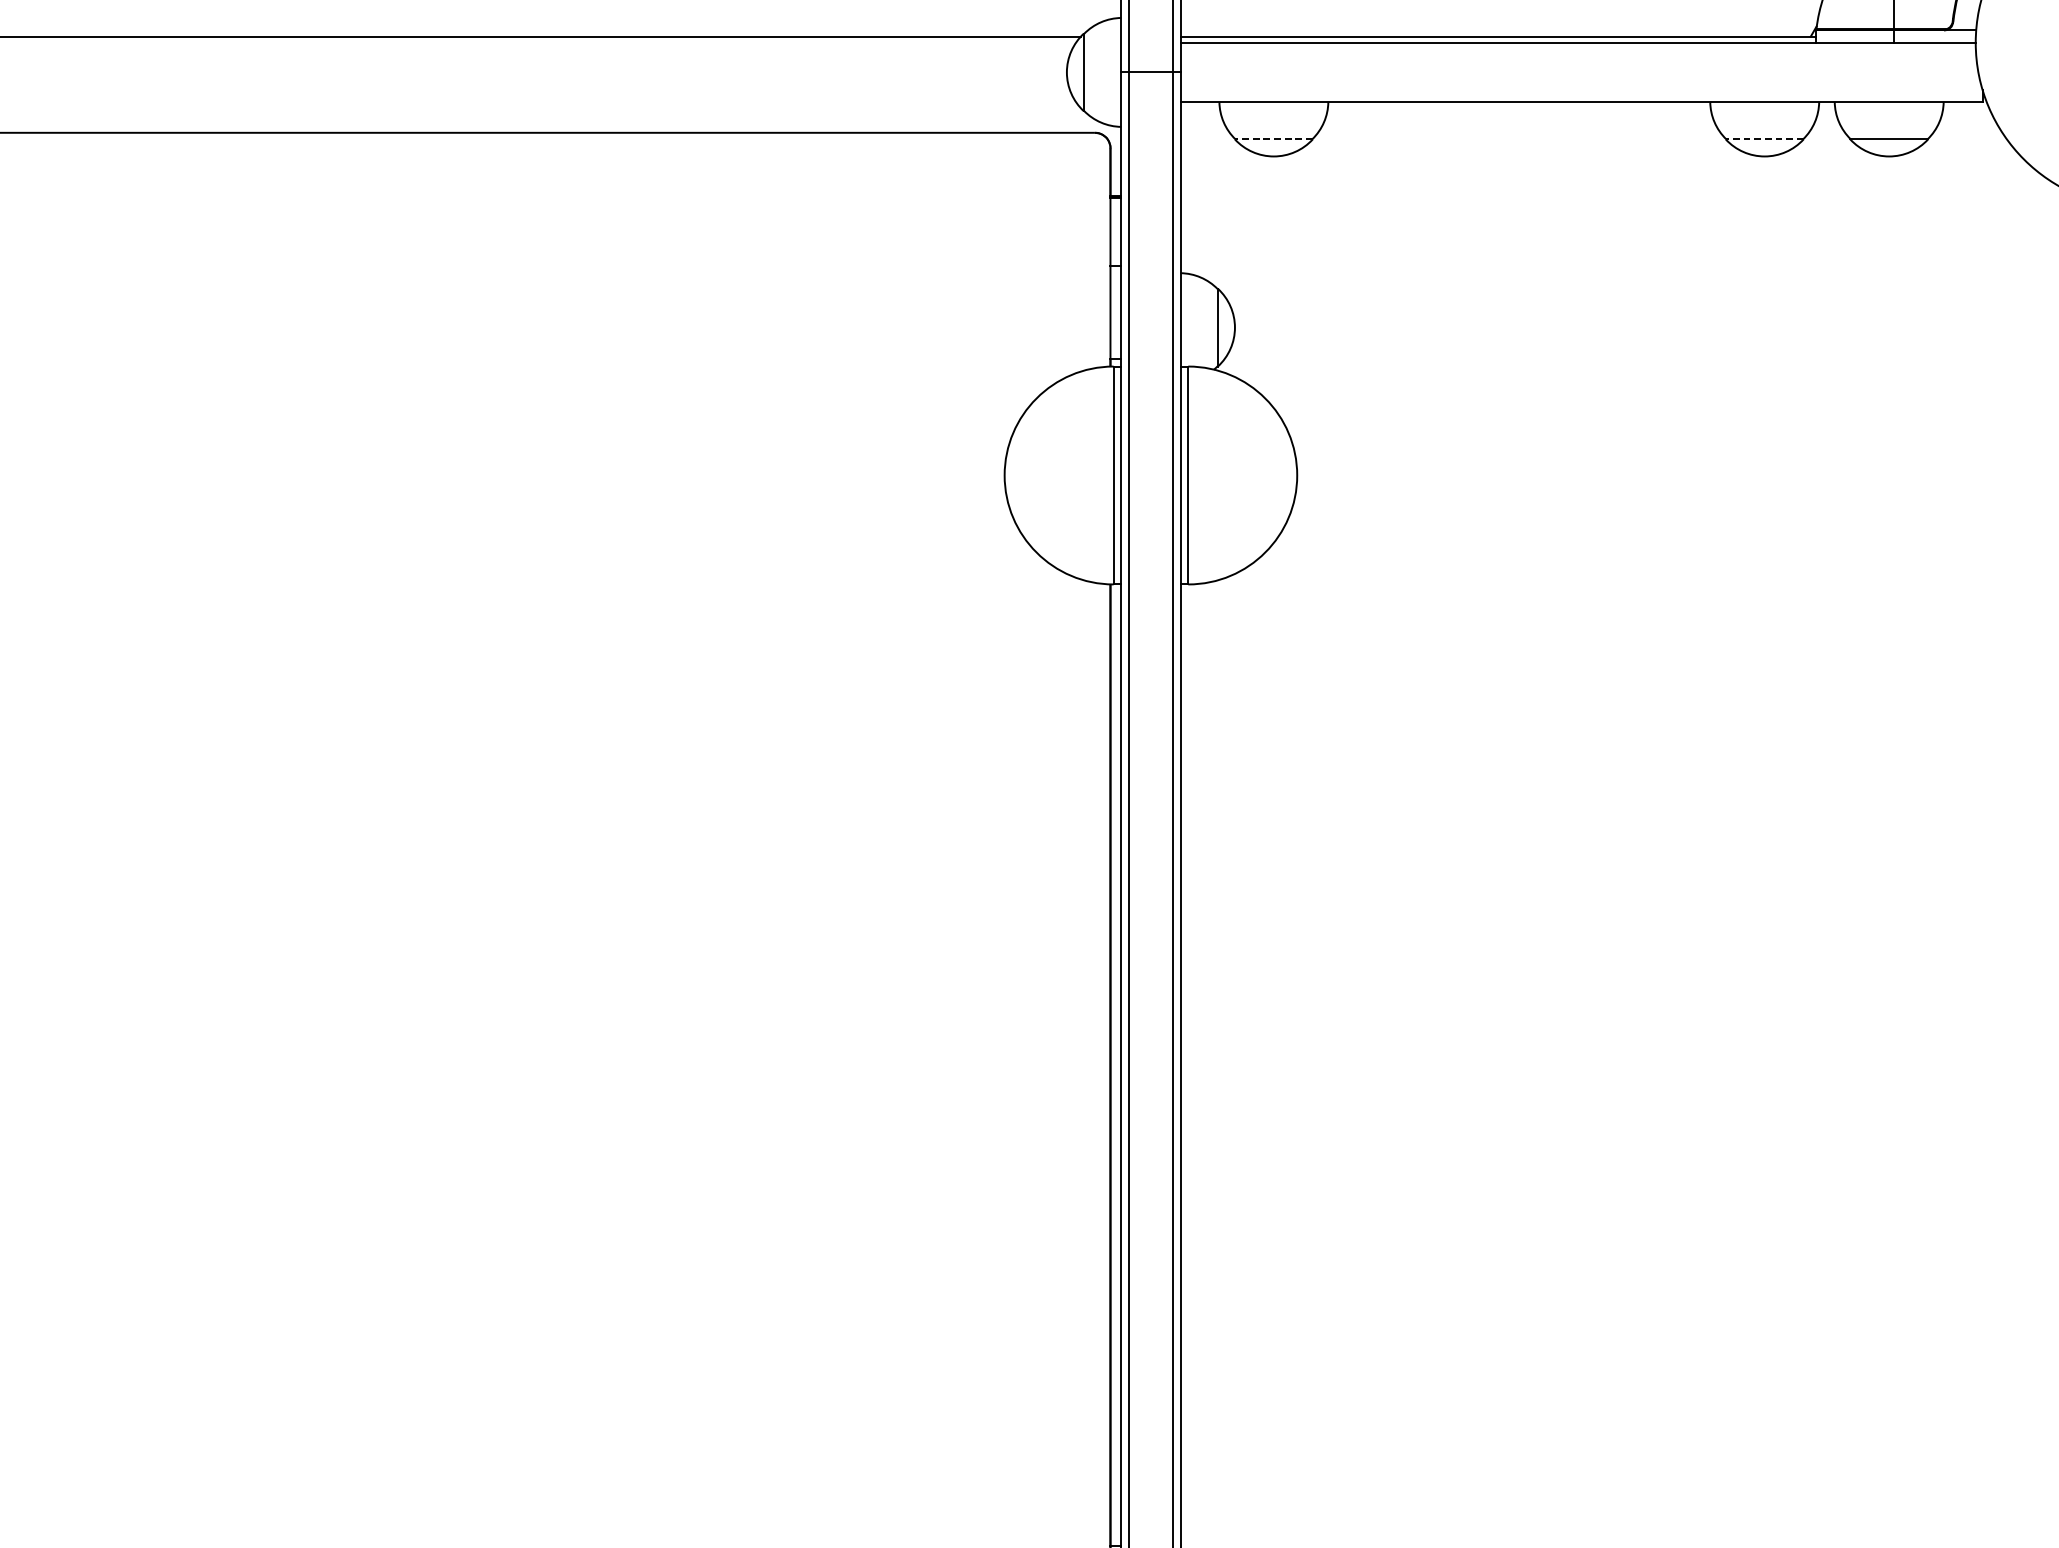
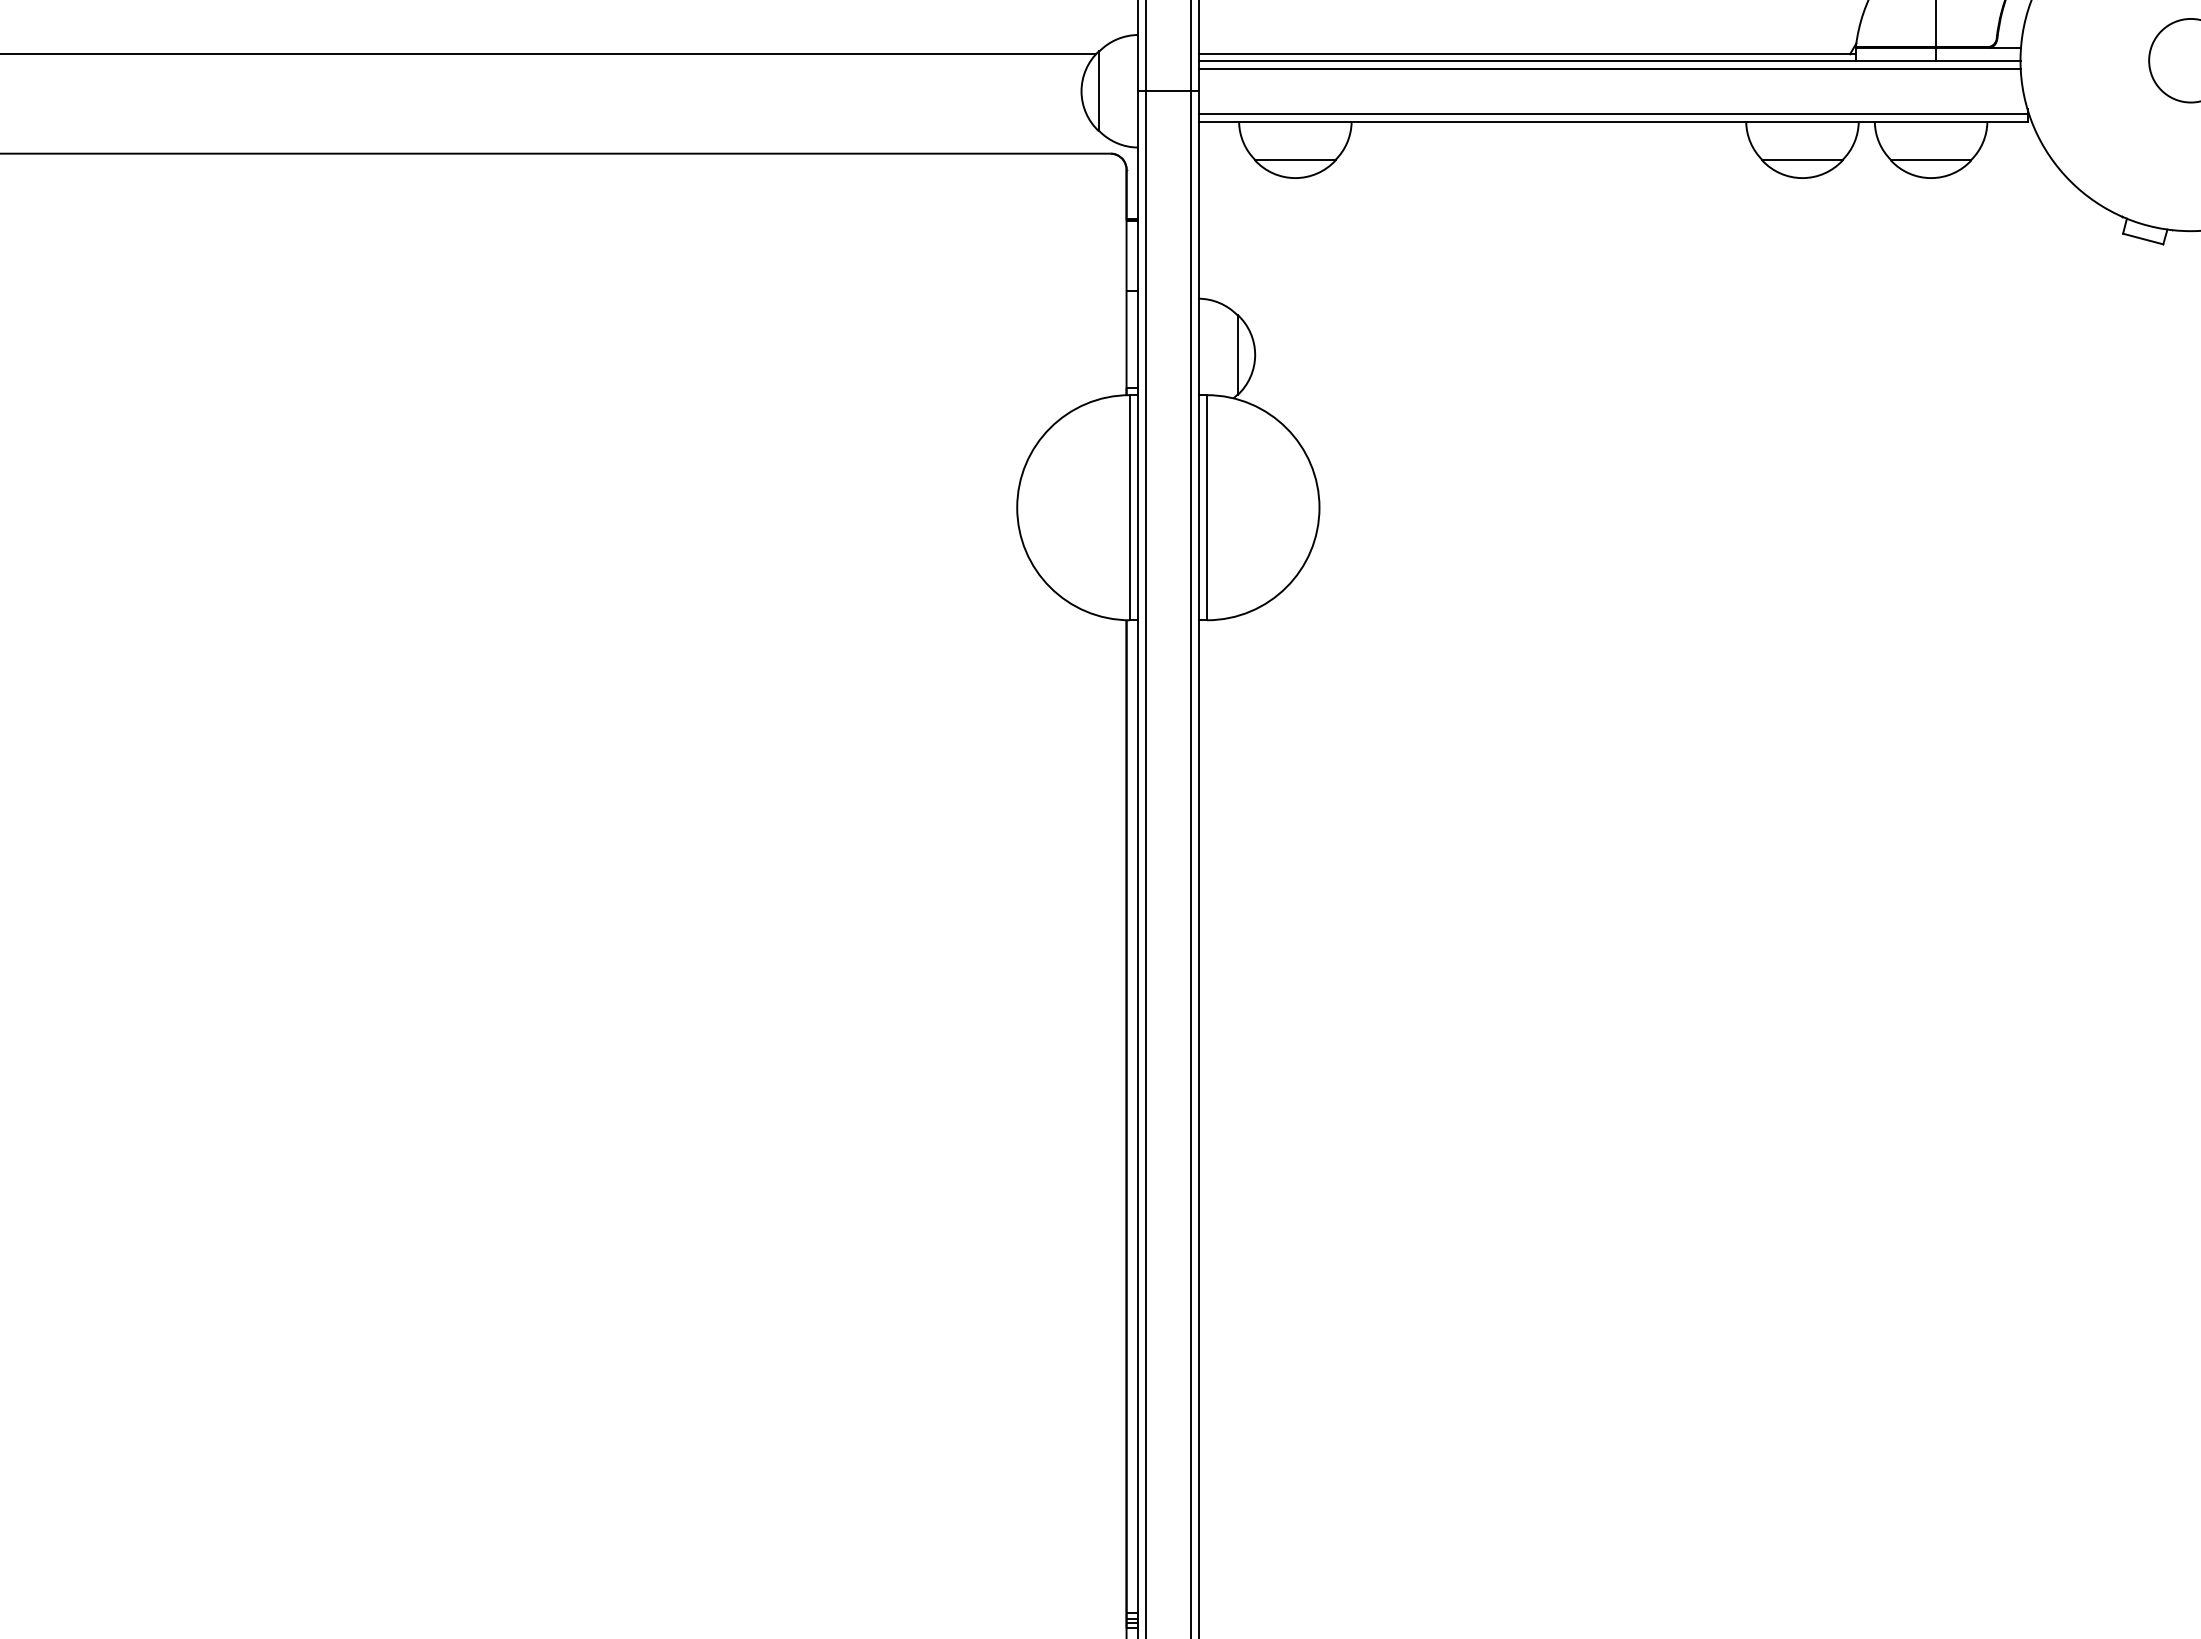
line: (1577, 50) -> (1609, 68), added
line: (1580, 93) -> (1612, 113), added
line: (1273, 139) -> (1294, 160), dashed -> solid
line: (1763, 139) -> (1801, 160), dashed -> solid

